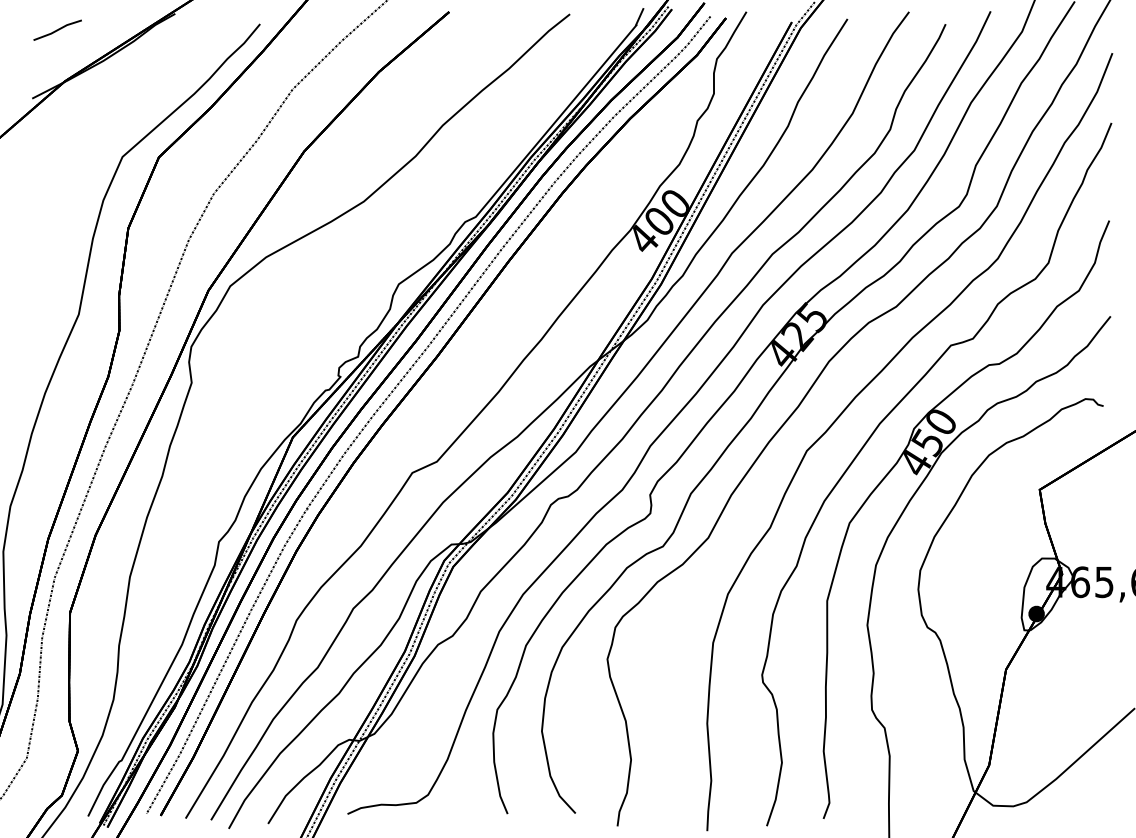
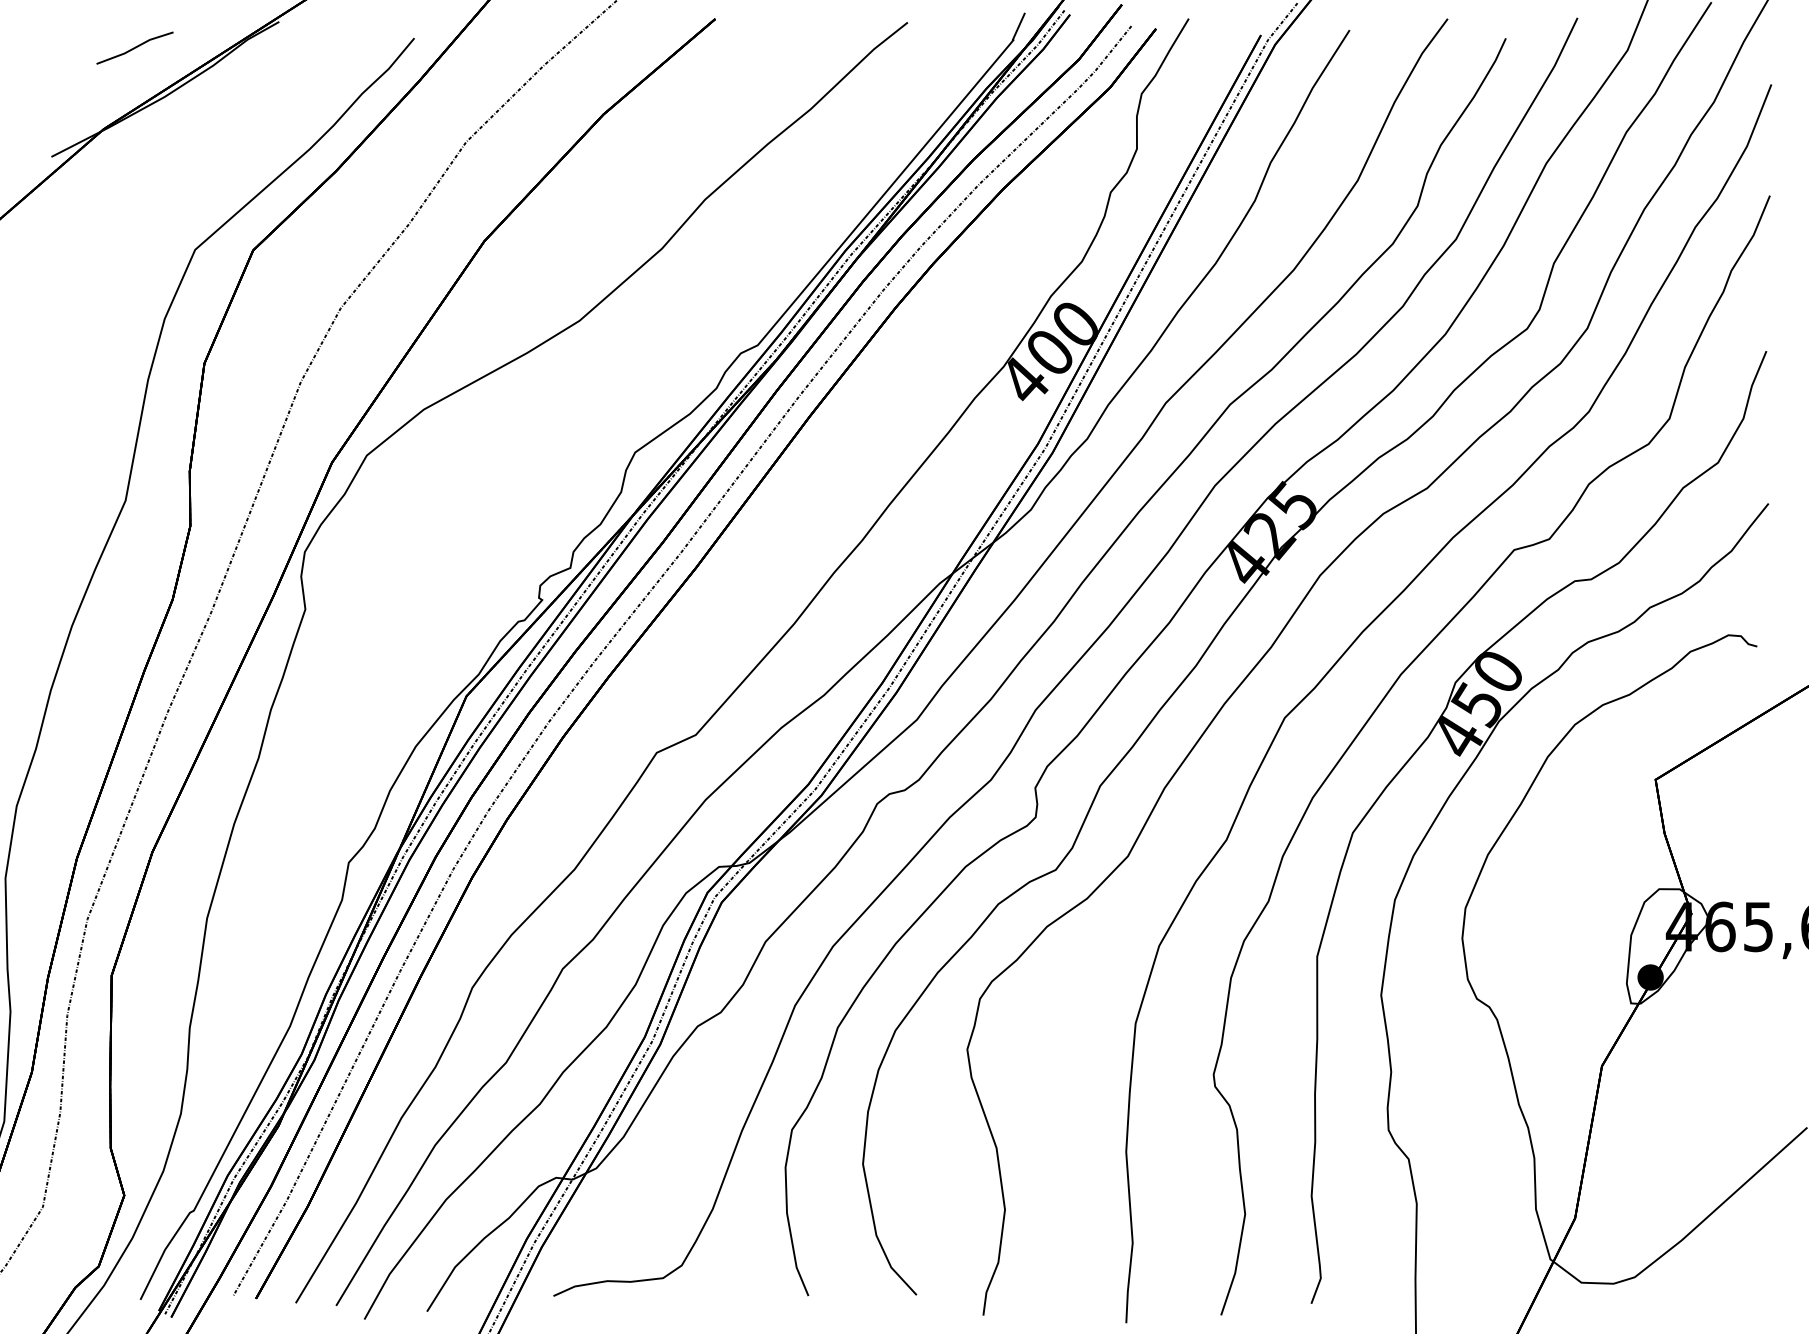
line: (57, 29) -> (134, 46), moved

